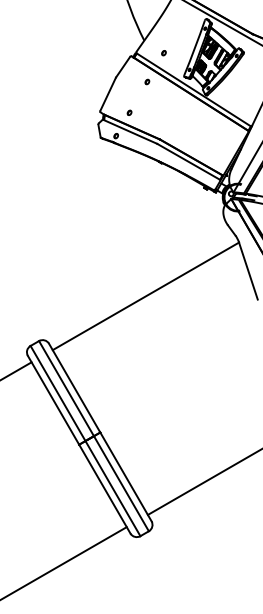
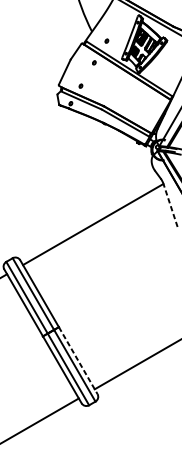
line: (248, 270) -> (170, 205), solid -> dashed
line: (126, 477) -> (78, 361), solid -> dashed

